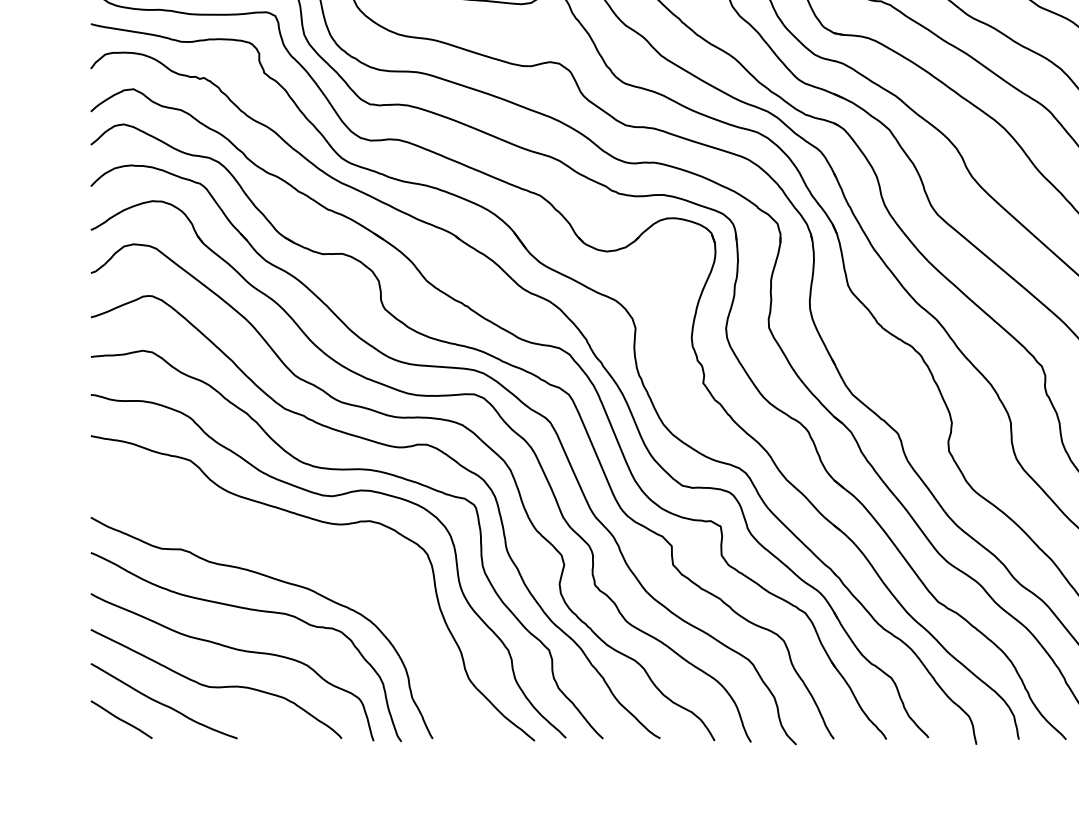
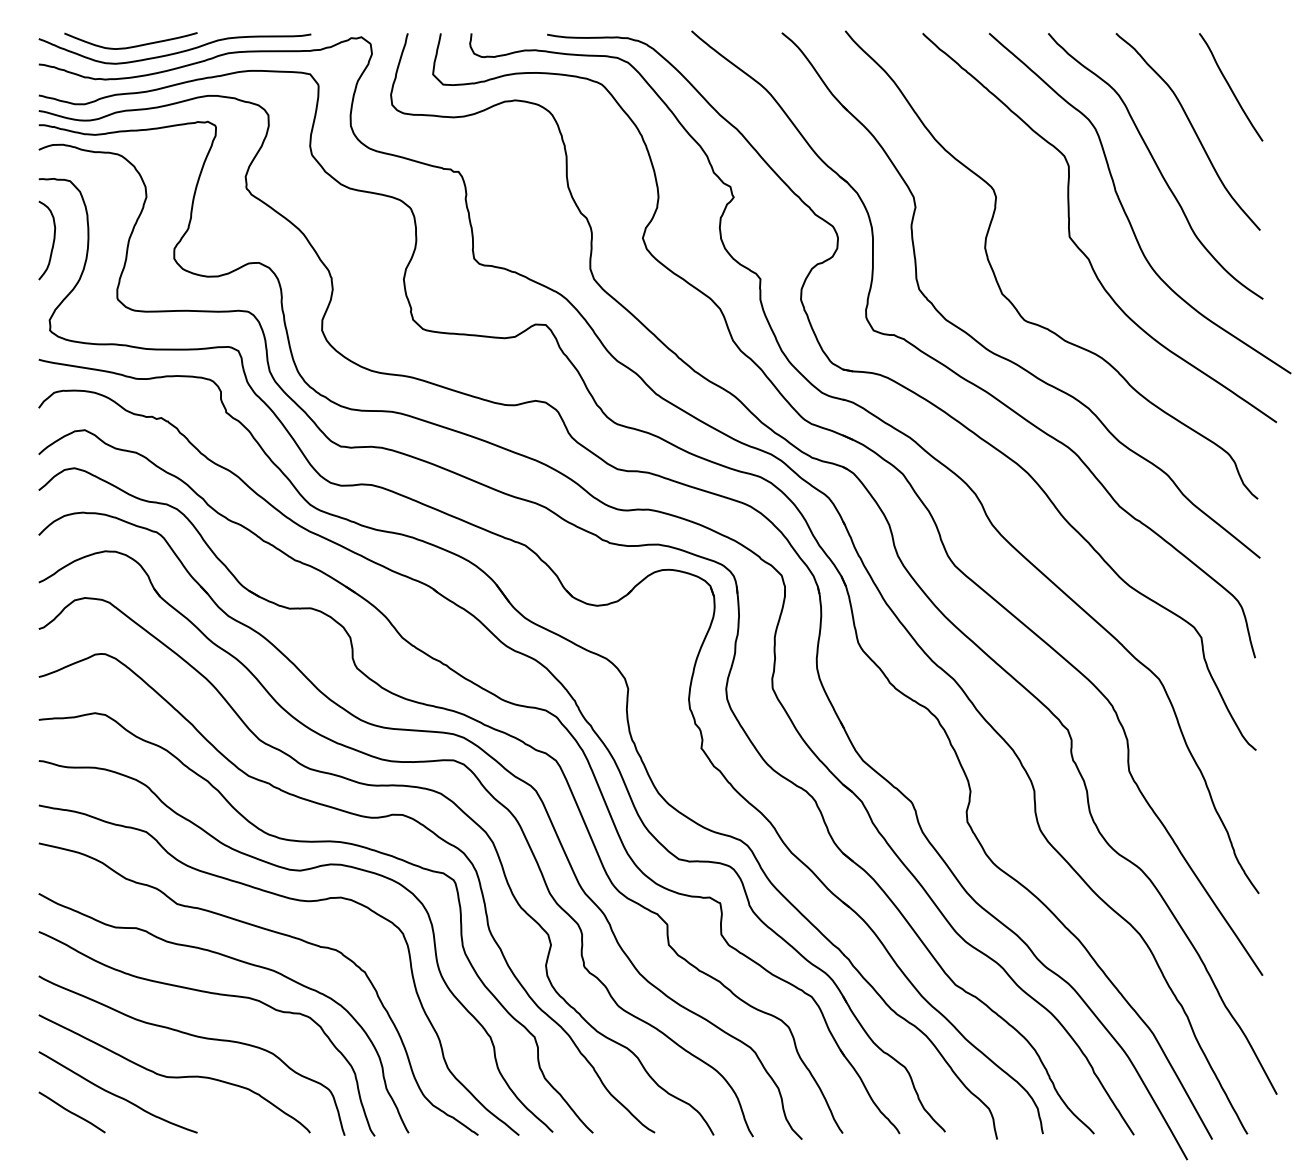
curve: (306, 553) -> (272, 932), added

